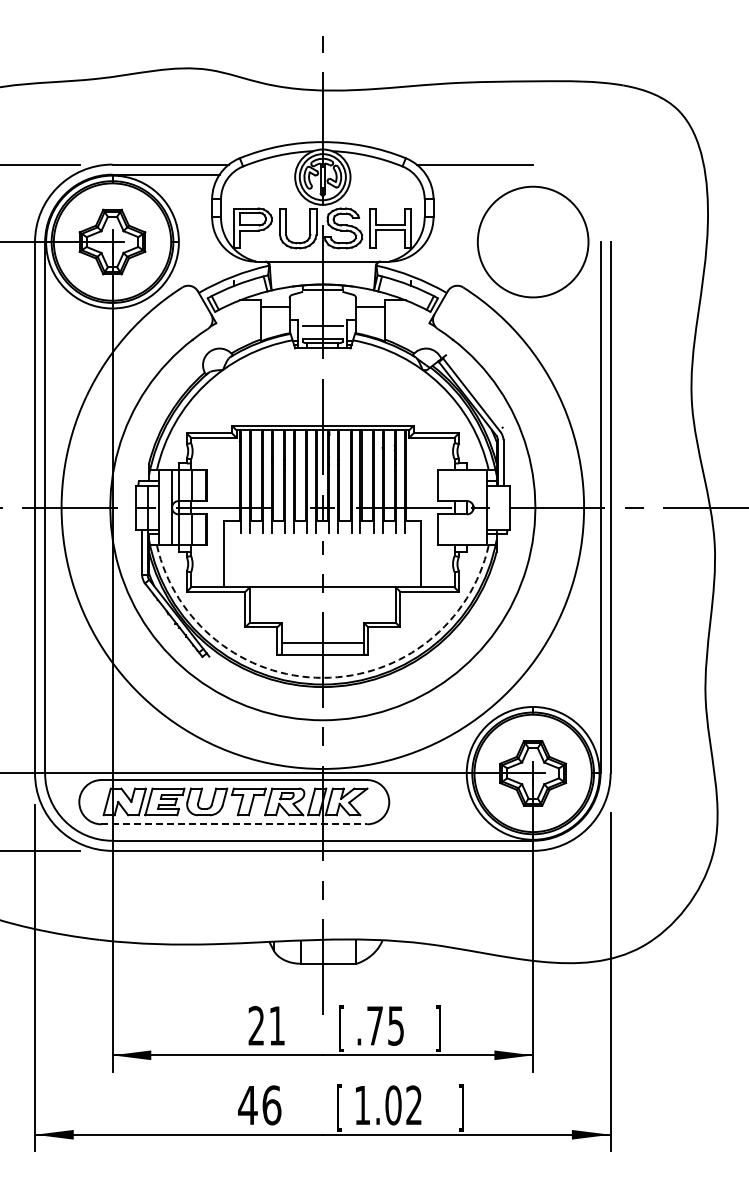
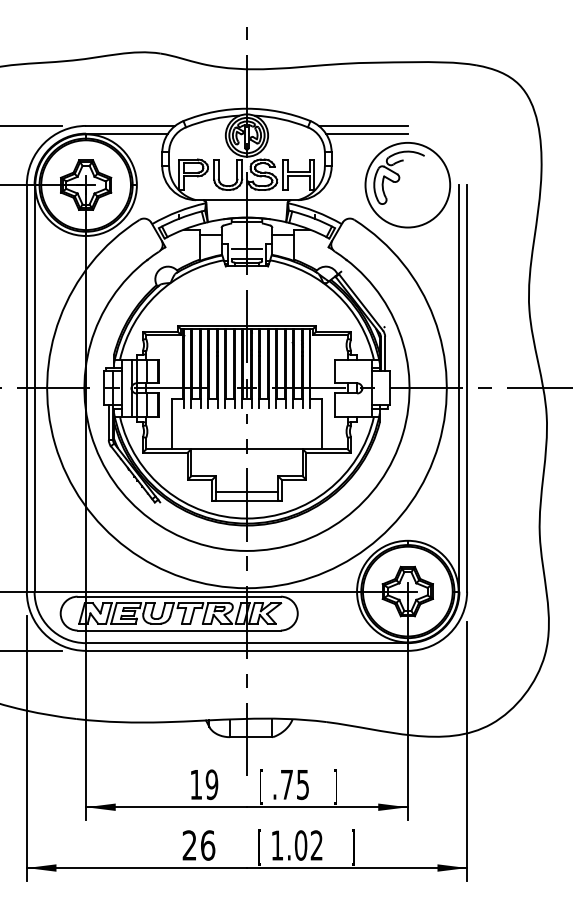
line: (479, 174) -> (366, 133), added
part: (521, 232) -> (398, 177), added
arc: (322, 677) -> (246, 518), dashed -> solid
line: (234, 824) -> (179, 630), dashed -> solid
text: (266, 1025) -> (203, 784), 21 -> 19
text: (247, 1104) -> (189, 844), 46 -> 26

